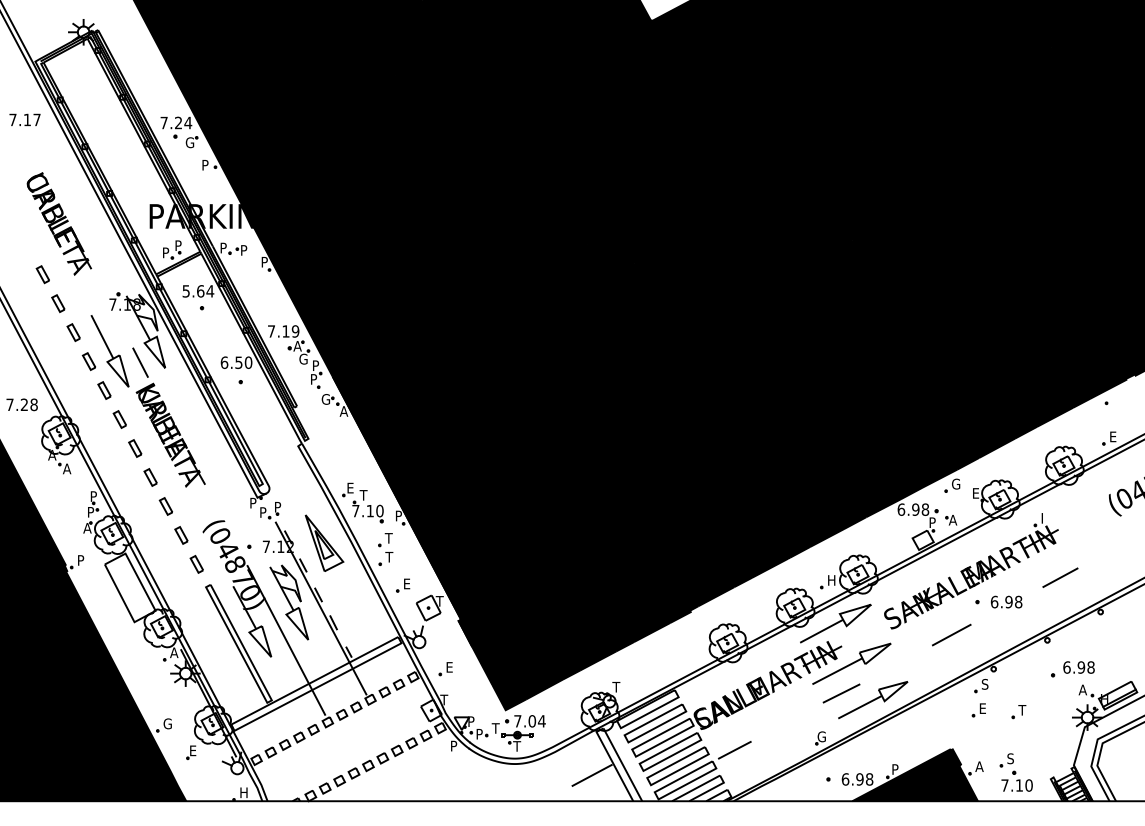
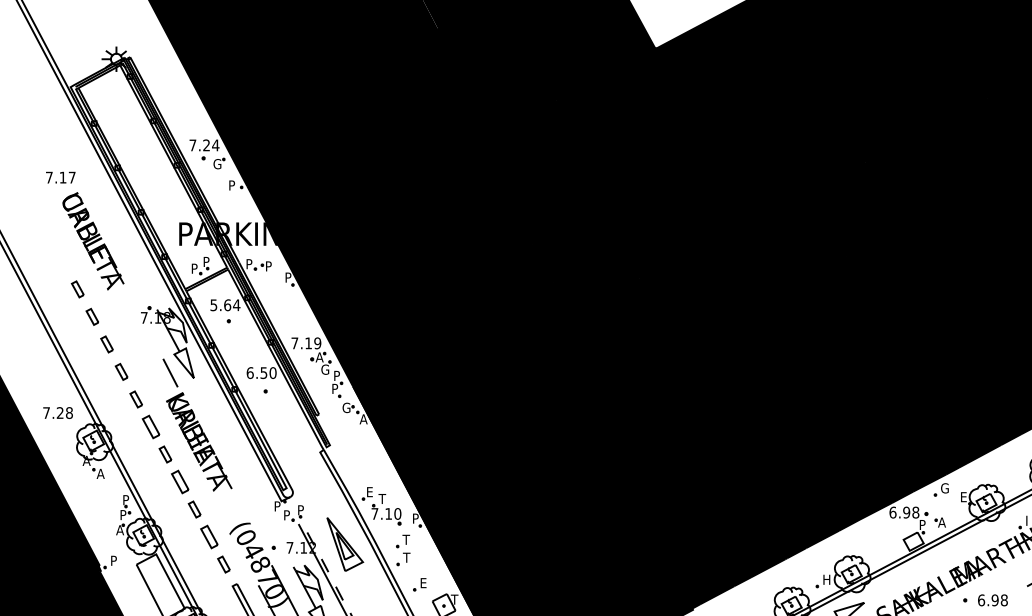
text: (24, 119) -> (60, 177), moved
part: (109, 351) -> (141, 362), removed
part: (119, 419) -> (150, 426), size x1.4
part: (150, 477) -> (179, 482), size x1.4
part: (181, 535) -> (209, 537), size x1.4

